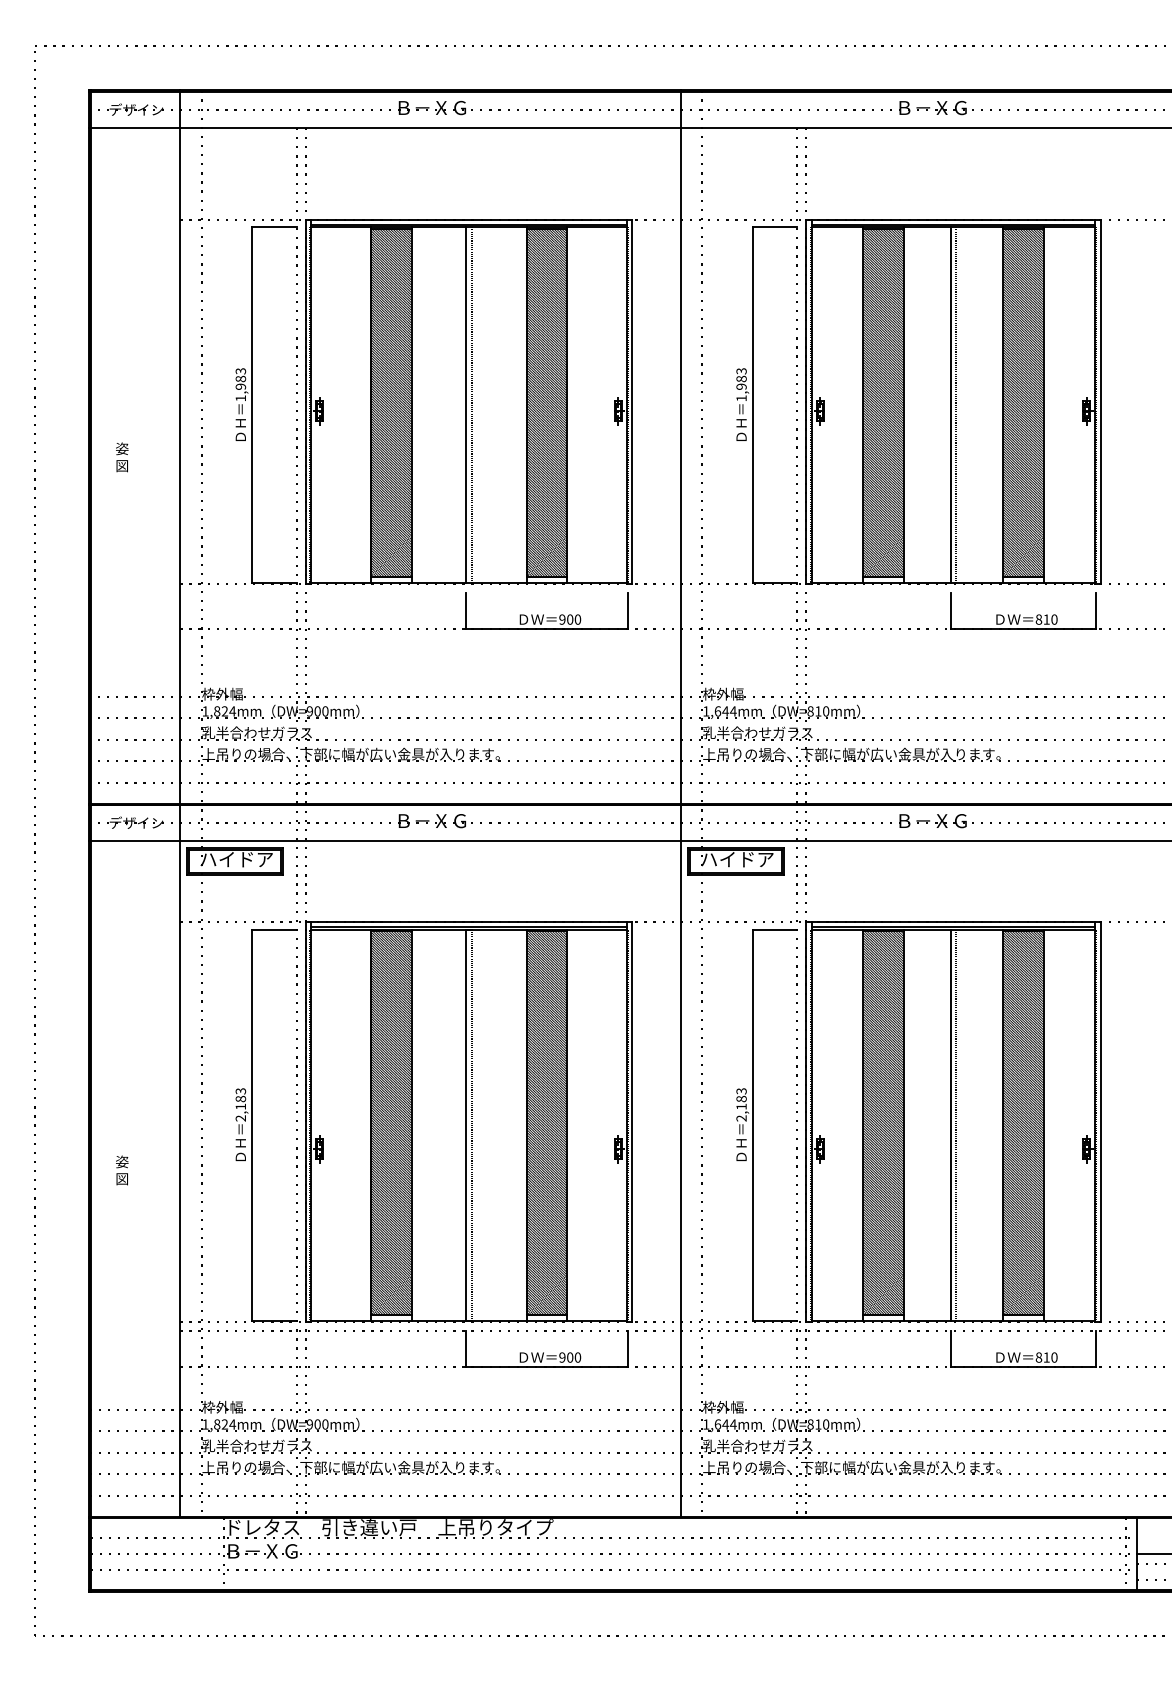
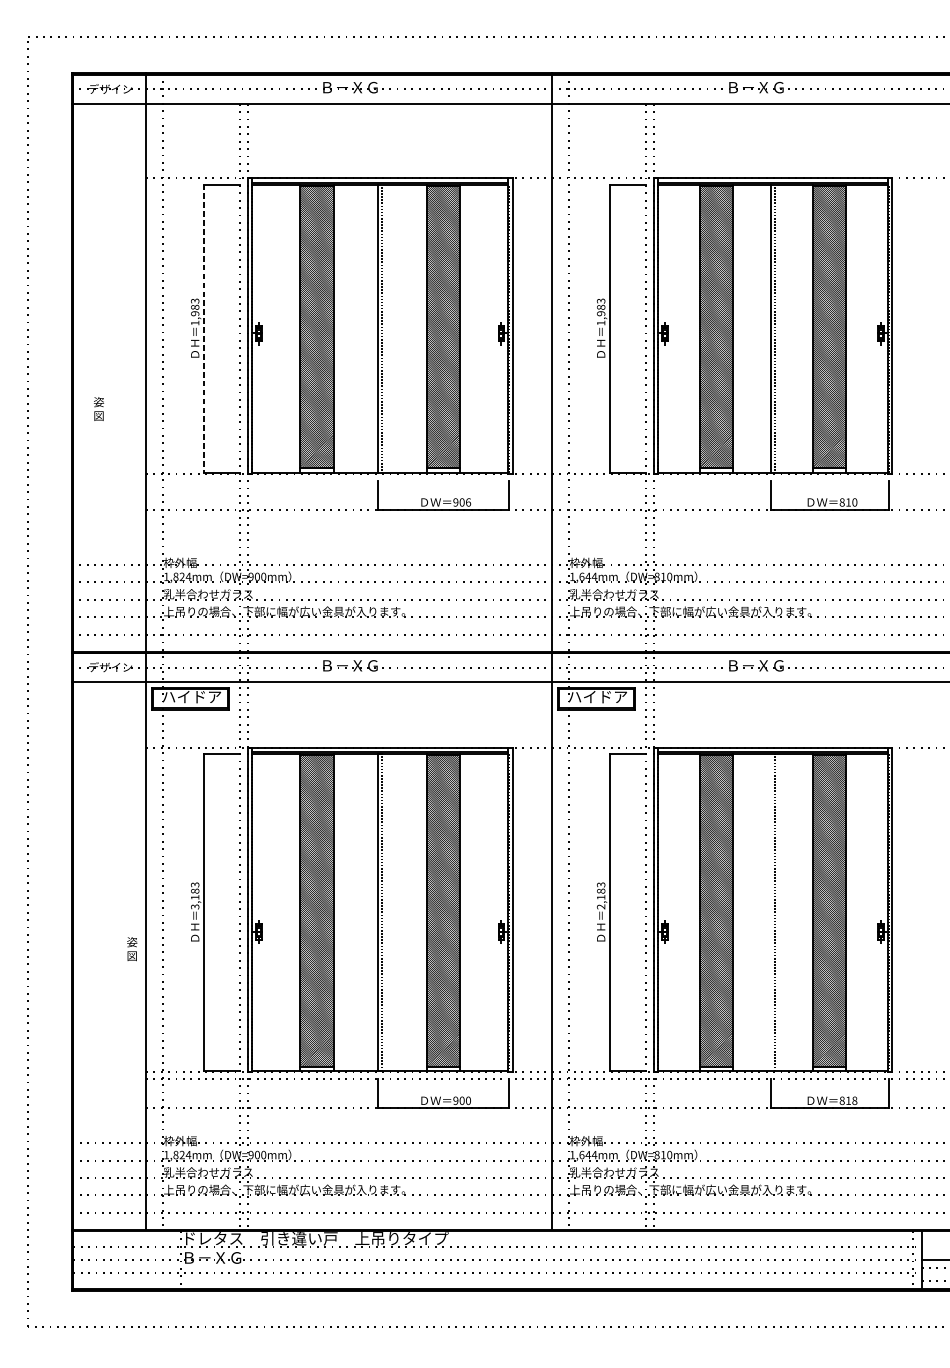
line: (251, 405) -> (203, 328), solid -> dashed
text: (122, 457) -> (99, 409), moved
text: (577, 619) -> (468, 502), 900 -> 906
text: (241, 1118) -> (195, 906), 2,183 -> 3,183
line: (950, 1124) -> (770, 911), removed
text: (122, 1170) -> (132, 949), moved
text: (1054, 1357) -> (854, 1100), 810 -> 818

